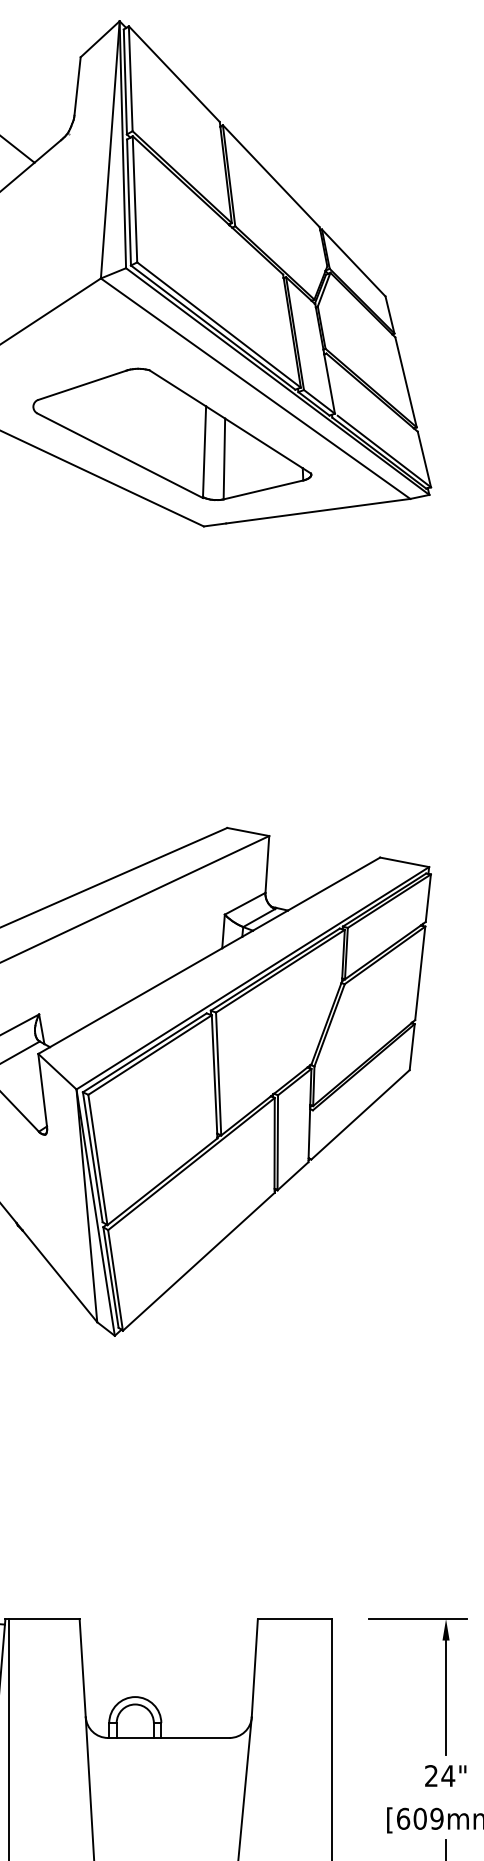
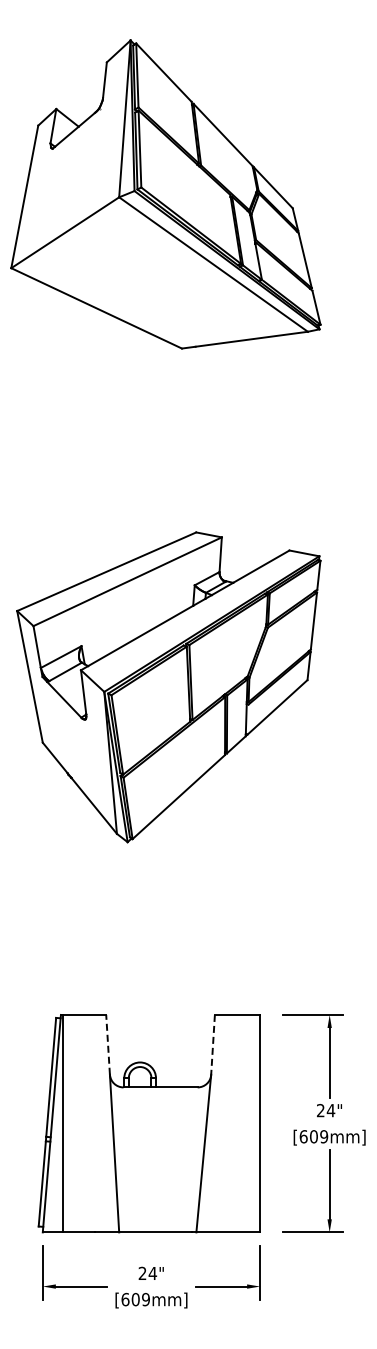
part: (171, 434) -> (162, 292), removed
line: (83, 1667) -> (108, 1044), solid -> dashed
line: (255, 1667) -> (213, 1044), solid -> dashed

